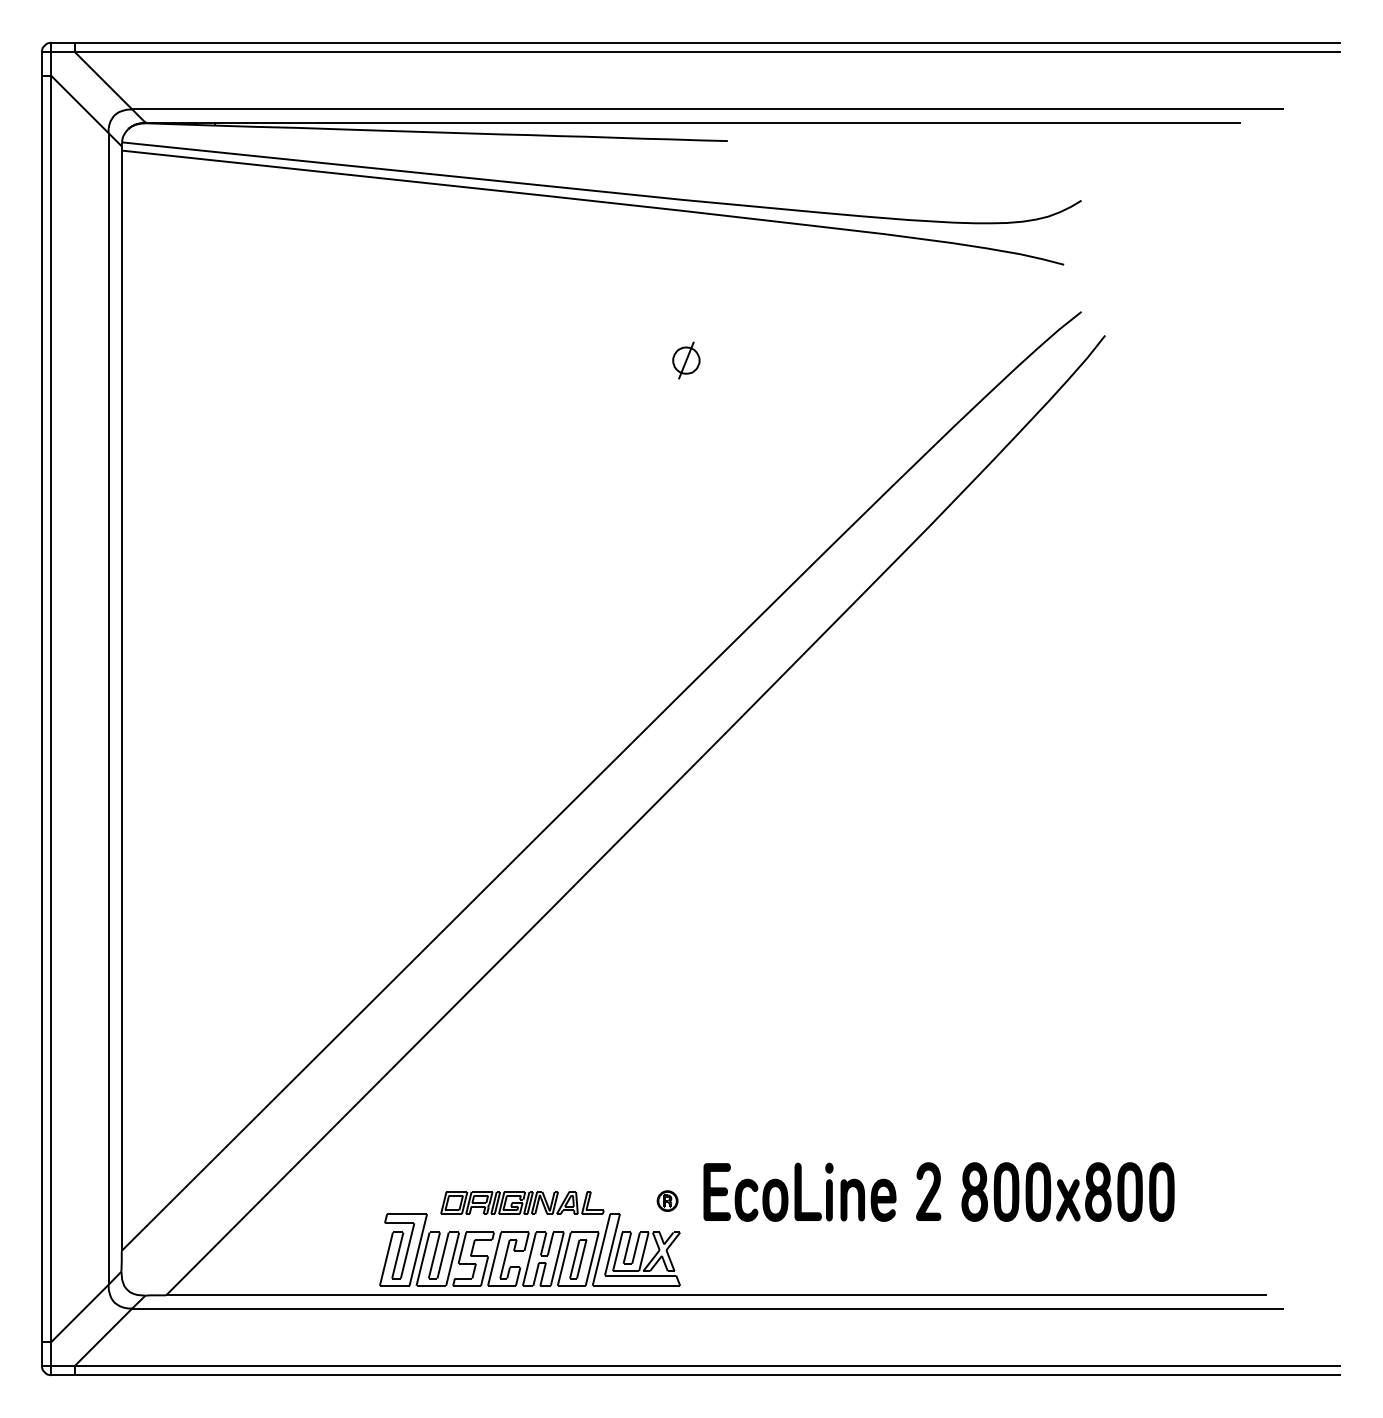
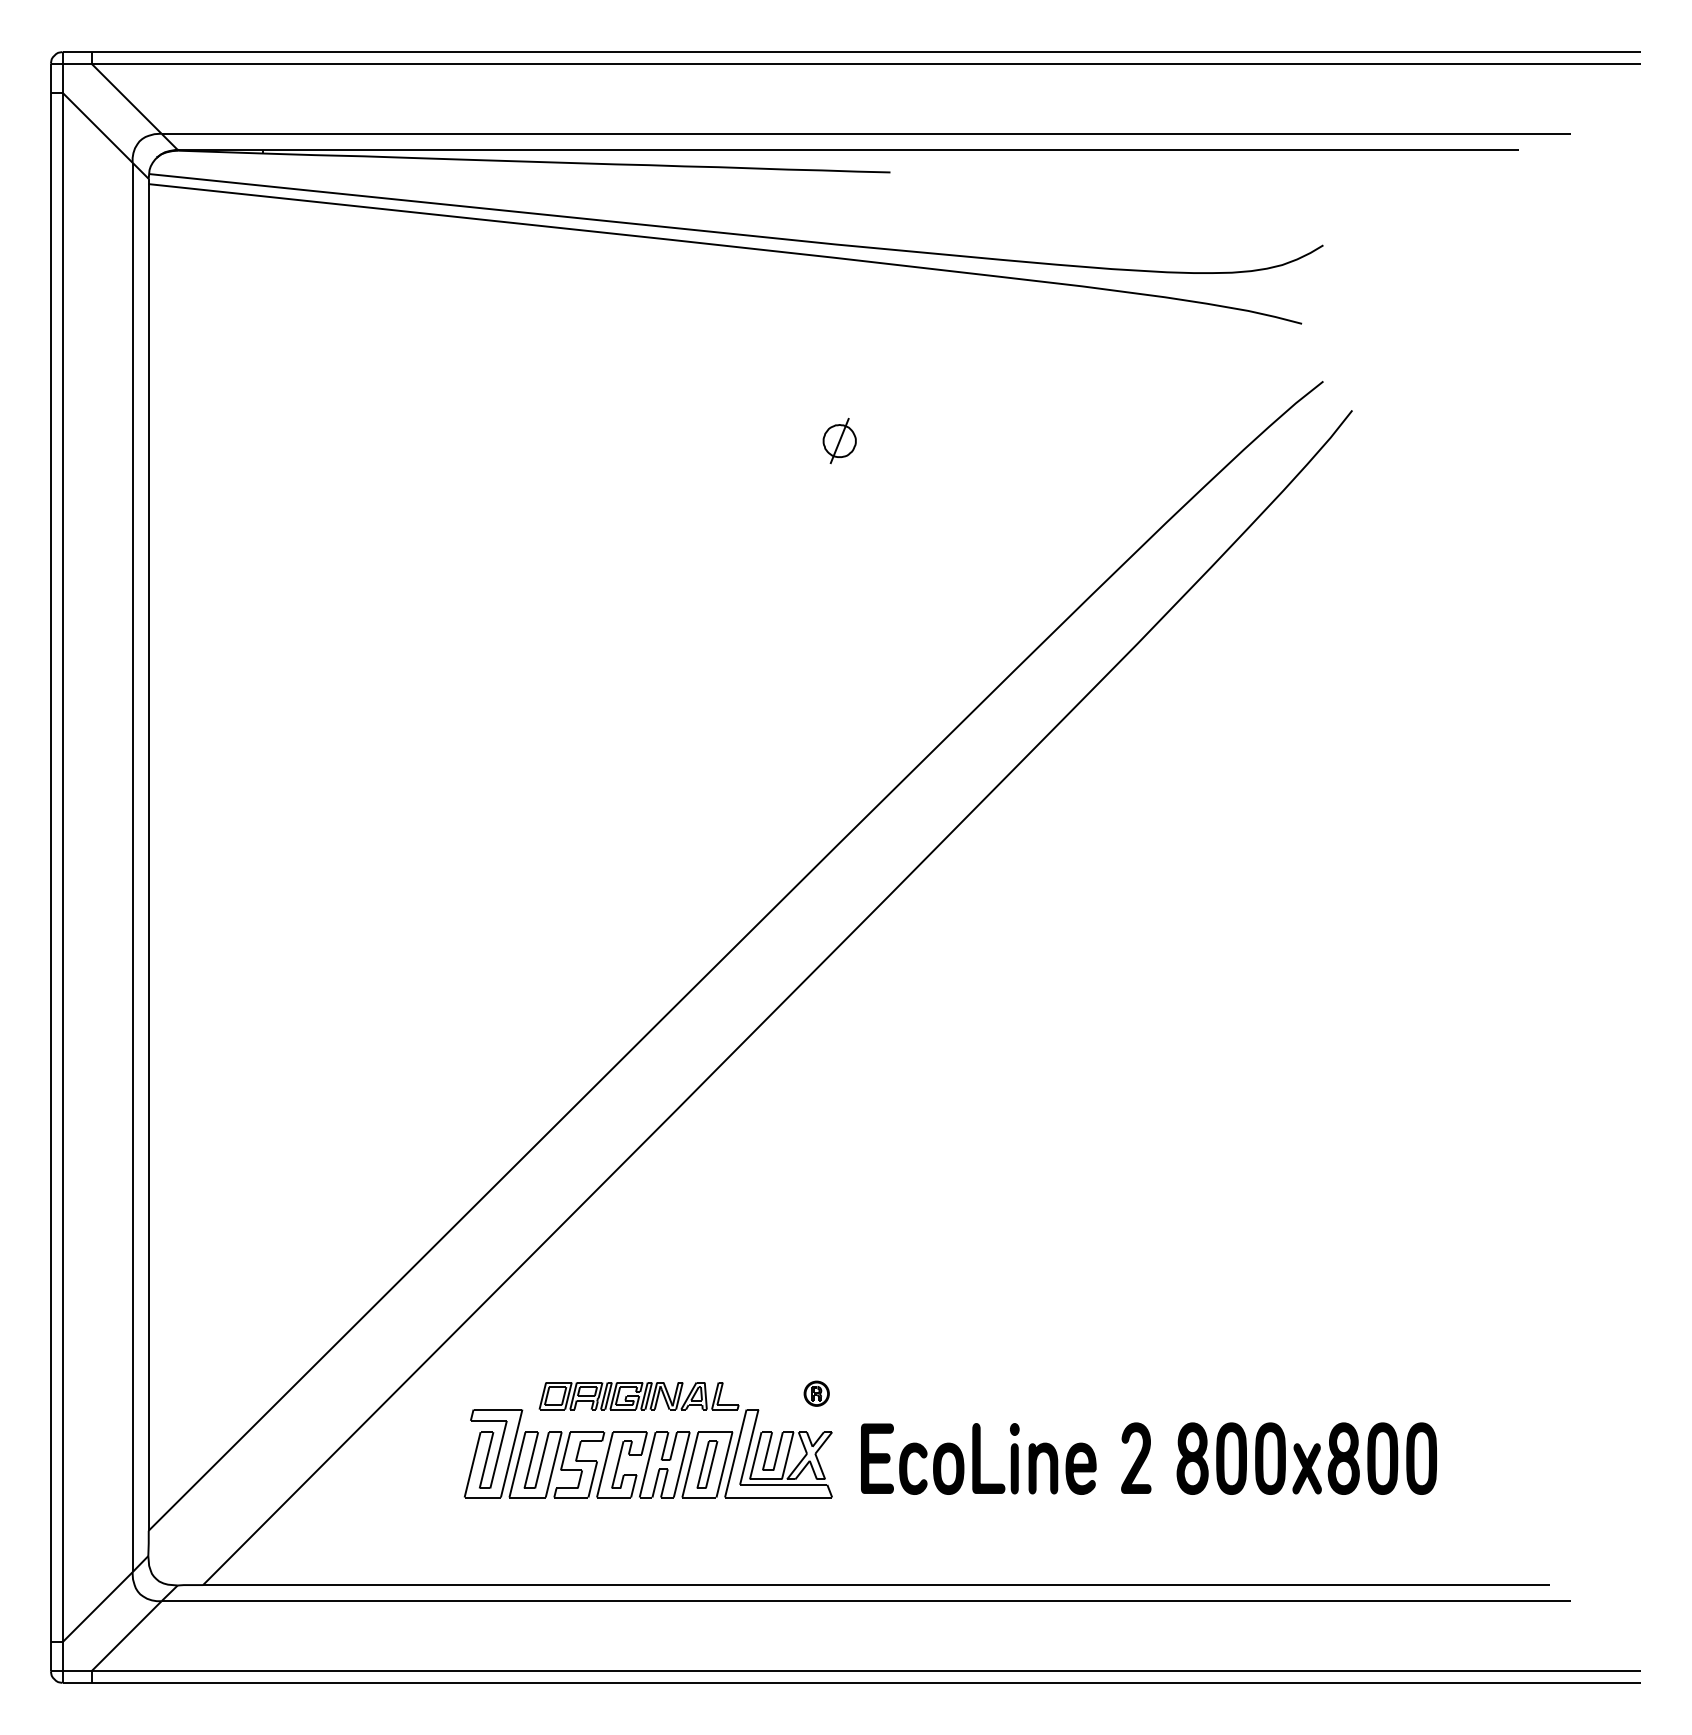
part: (530, 1238) -> (648, 1439), moved

